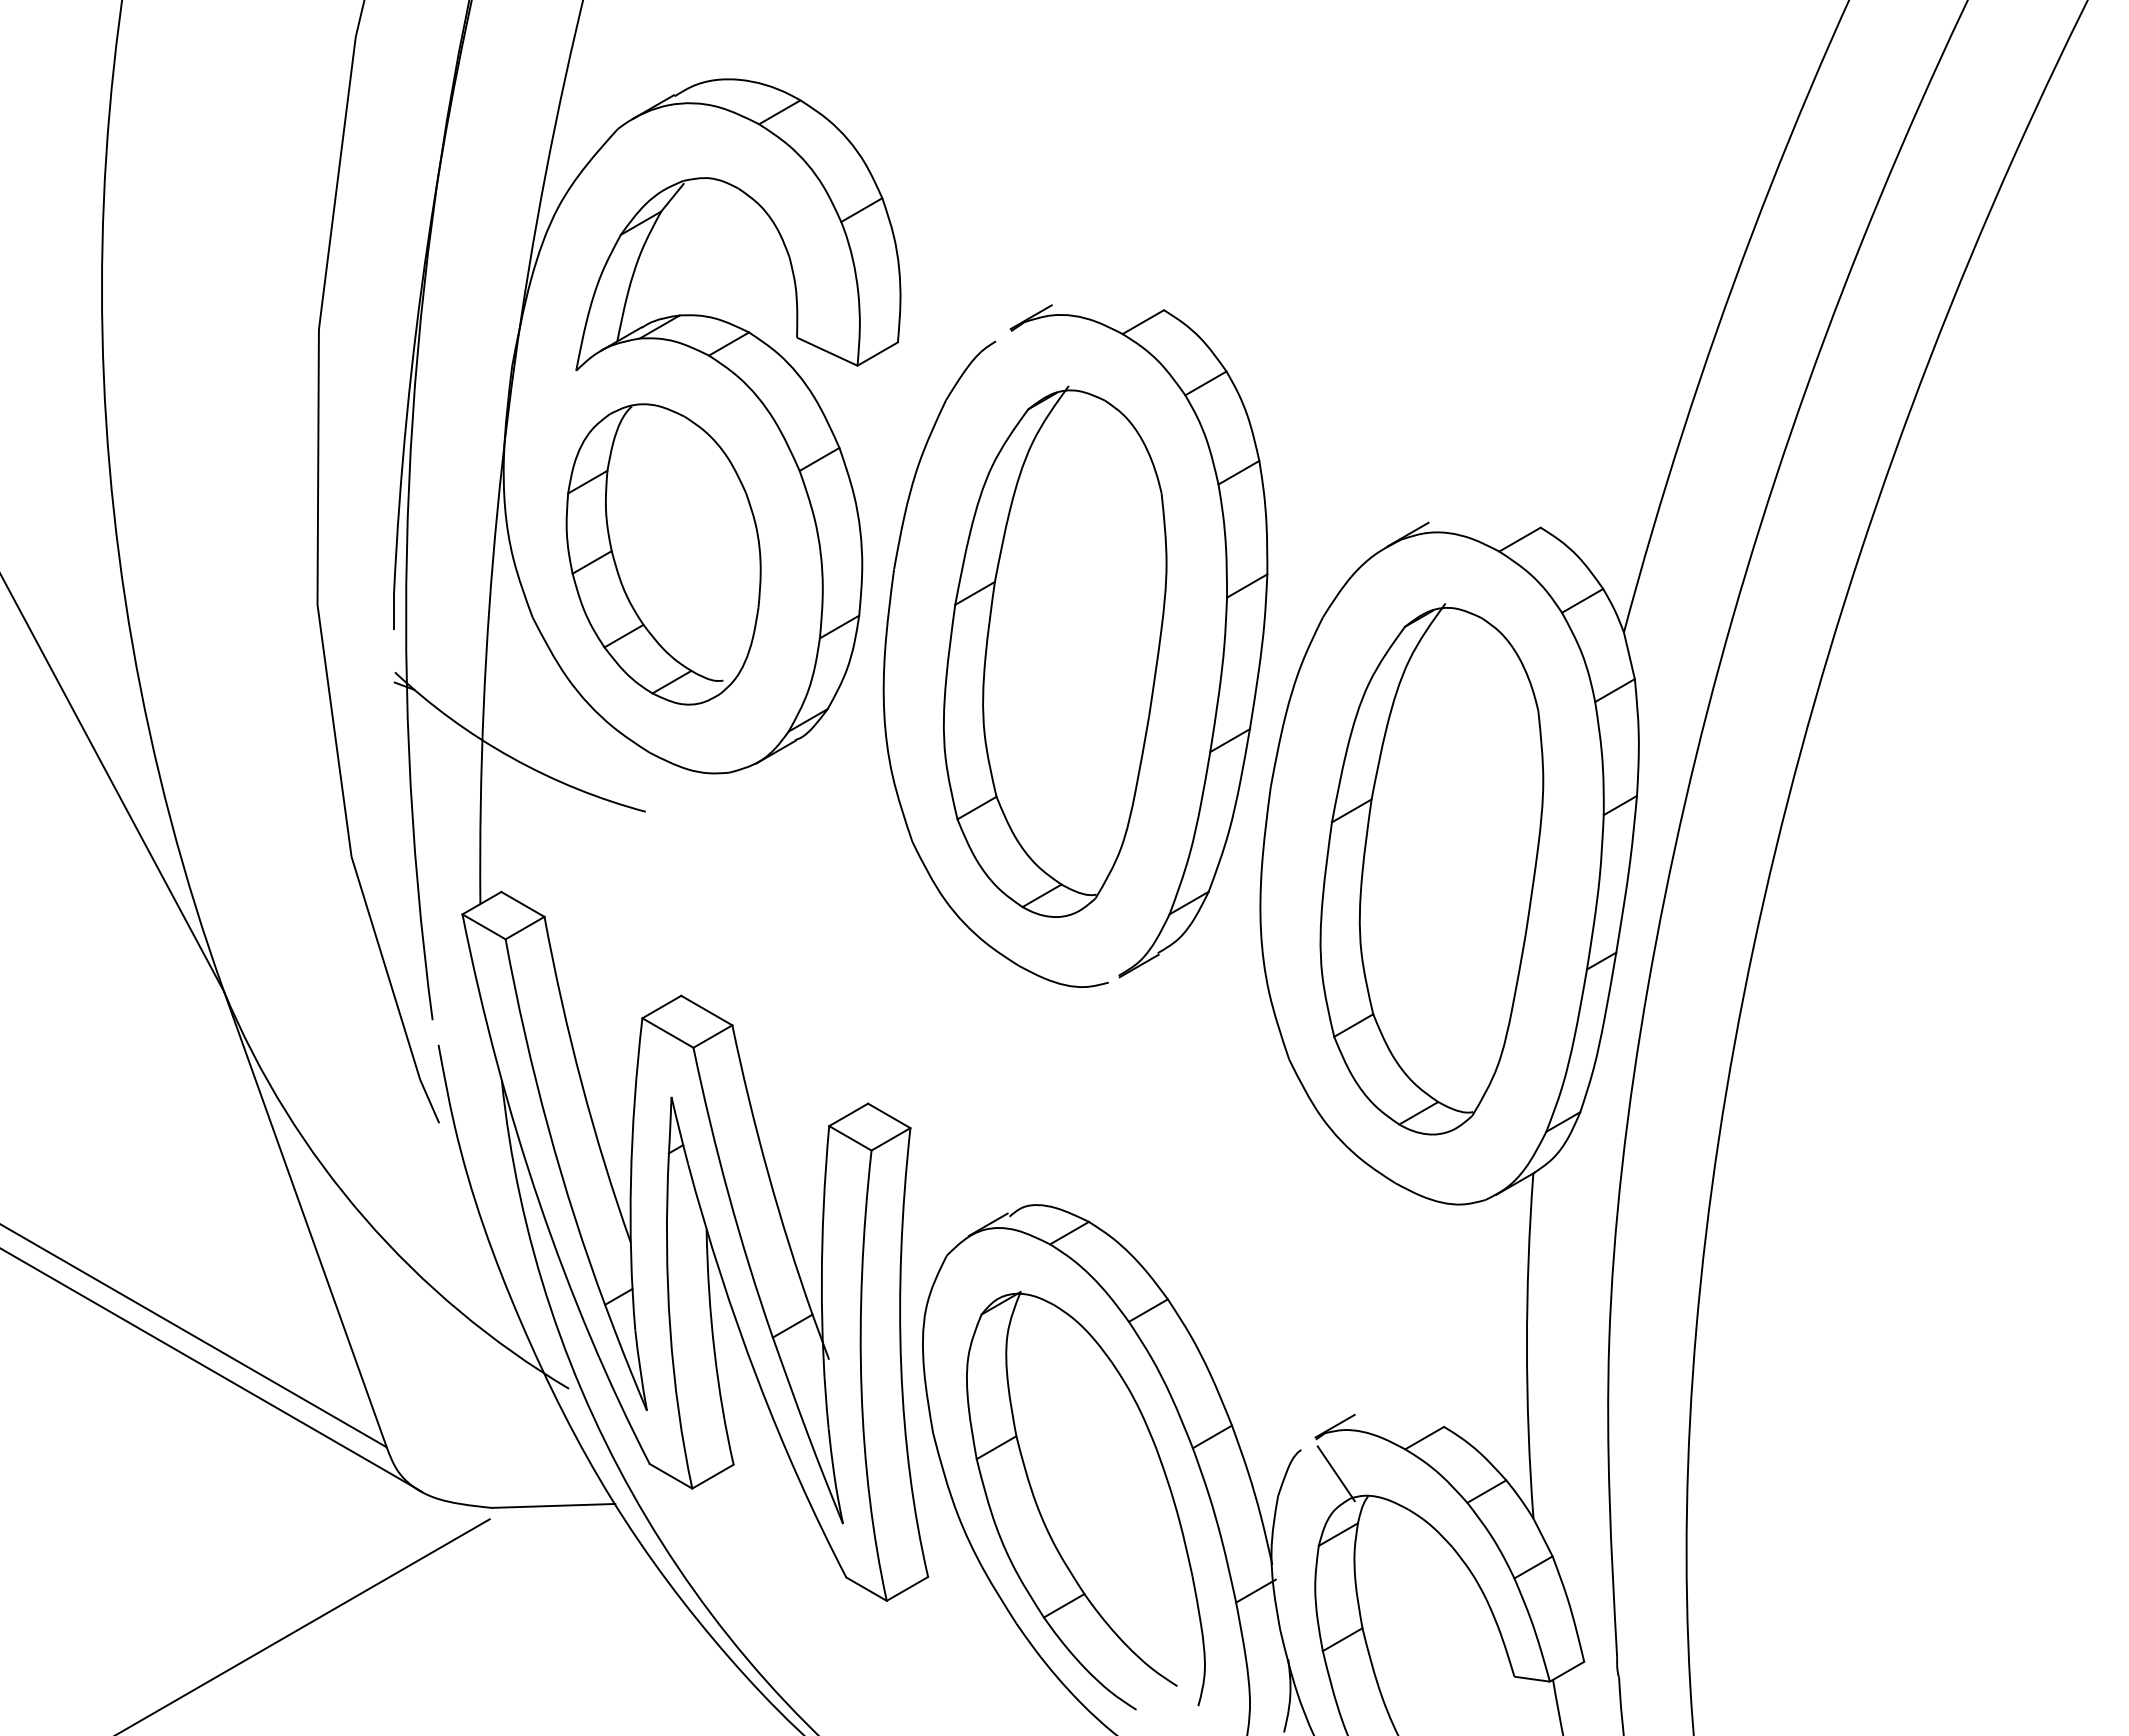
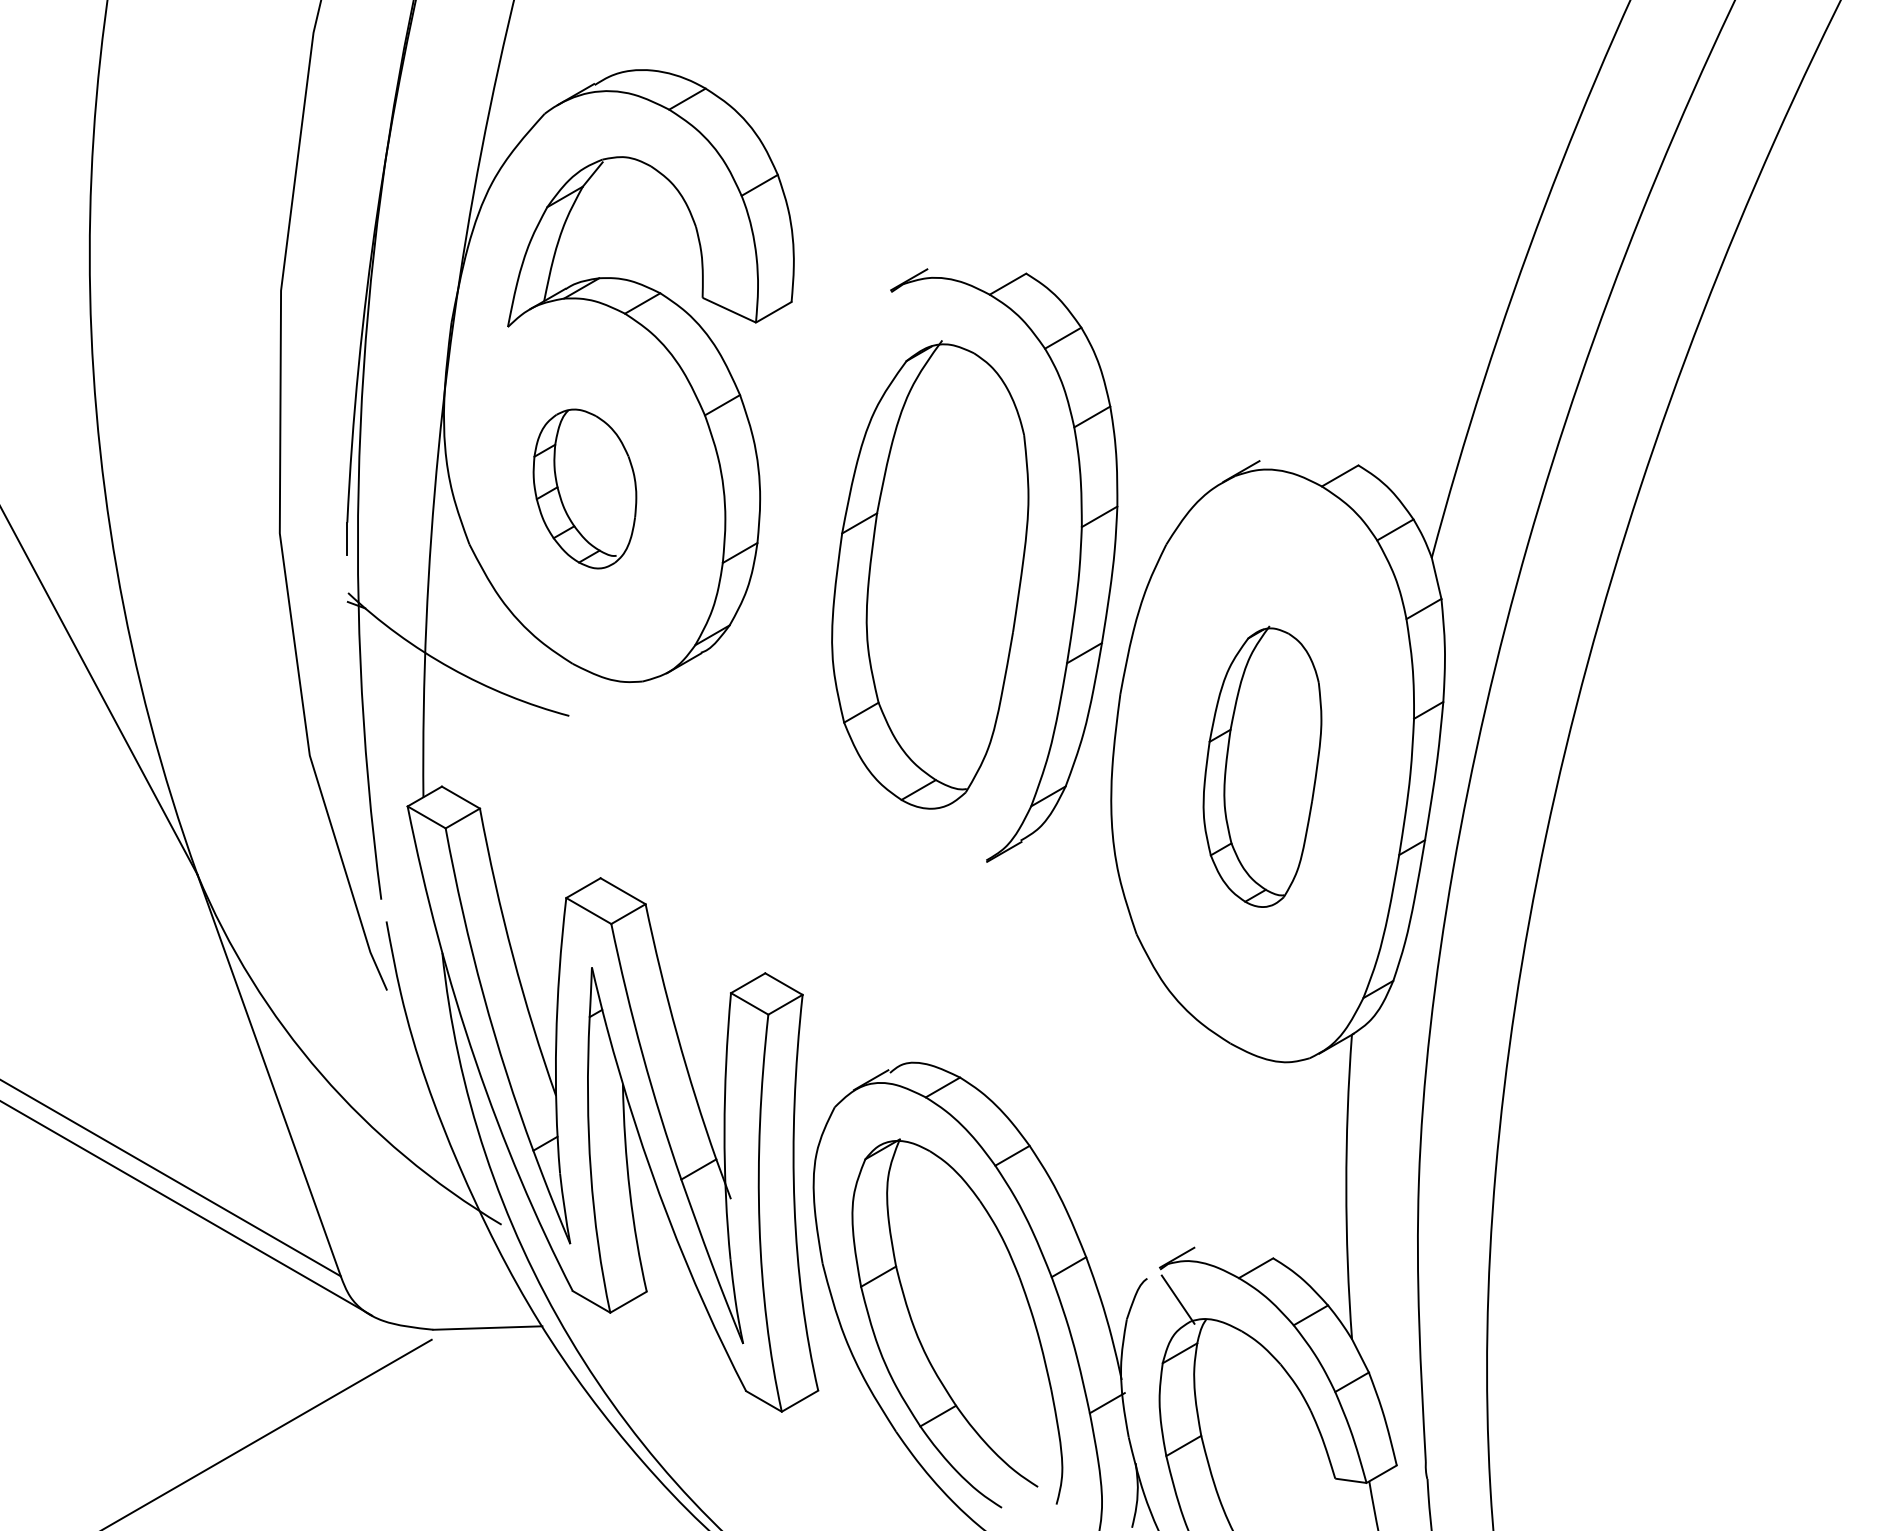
part: (663, 554) -> (584, 489), size x0.6
part: (886, 650) -> (781, 573), removed
part: (1431, 869) -> (1262, 766), size x0.6

